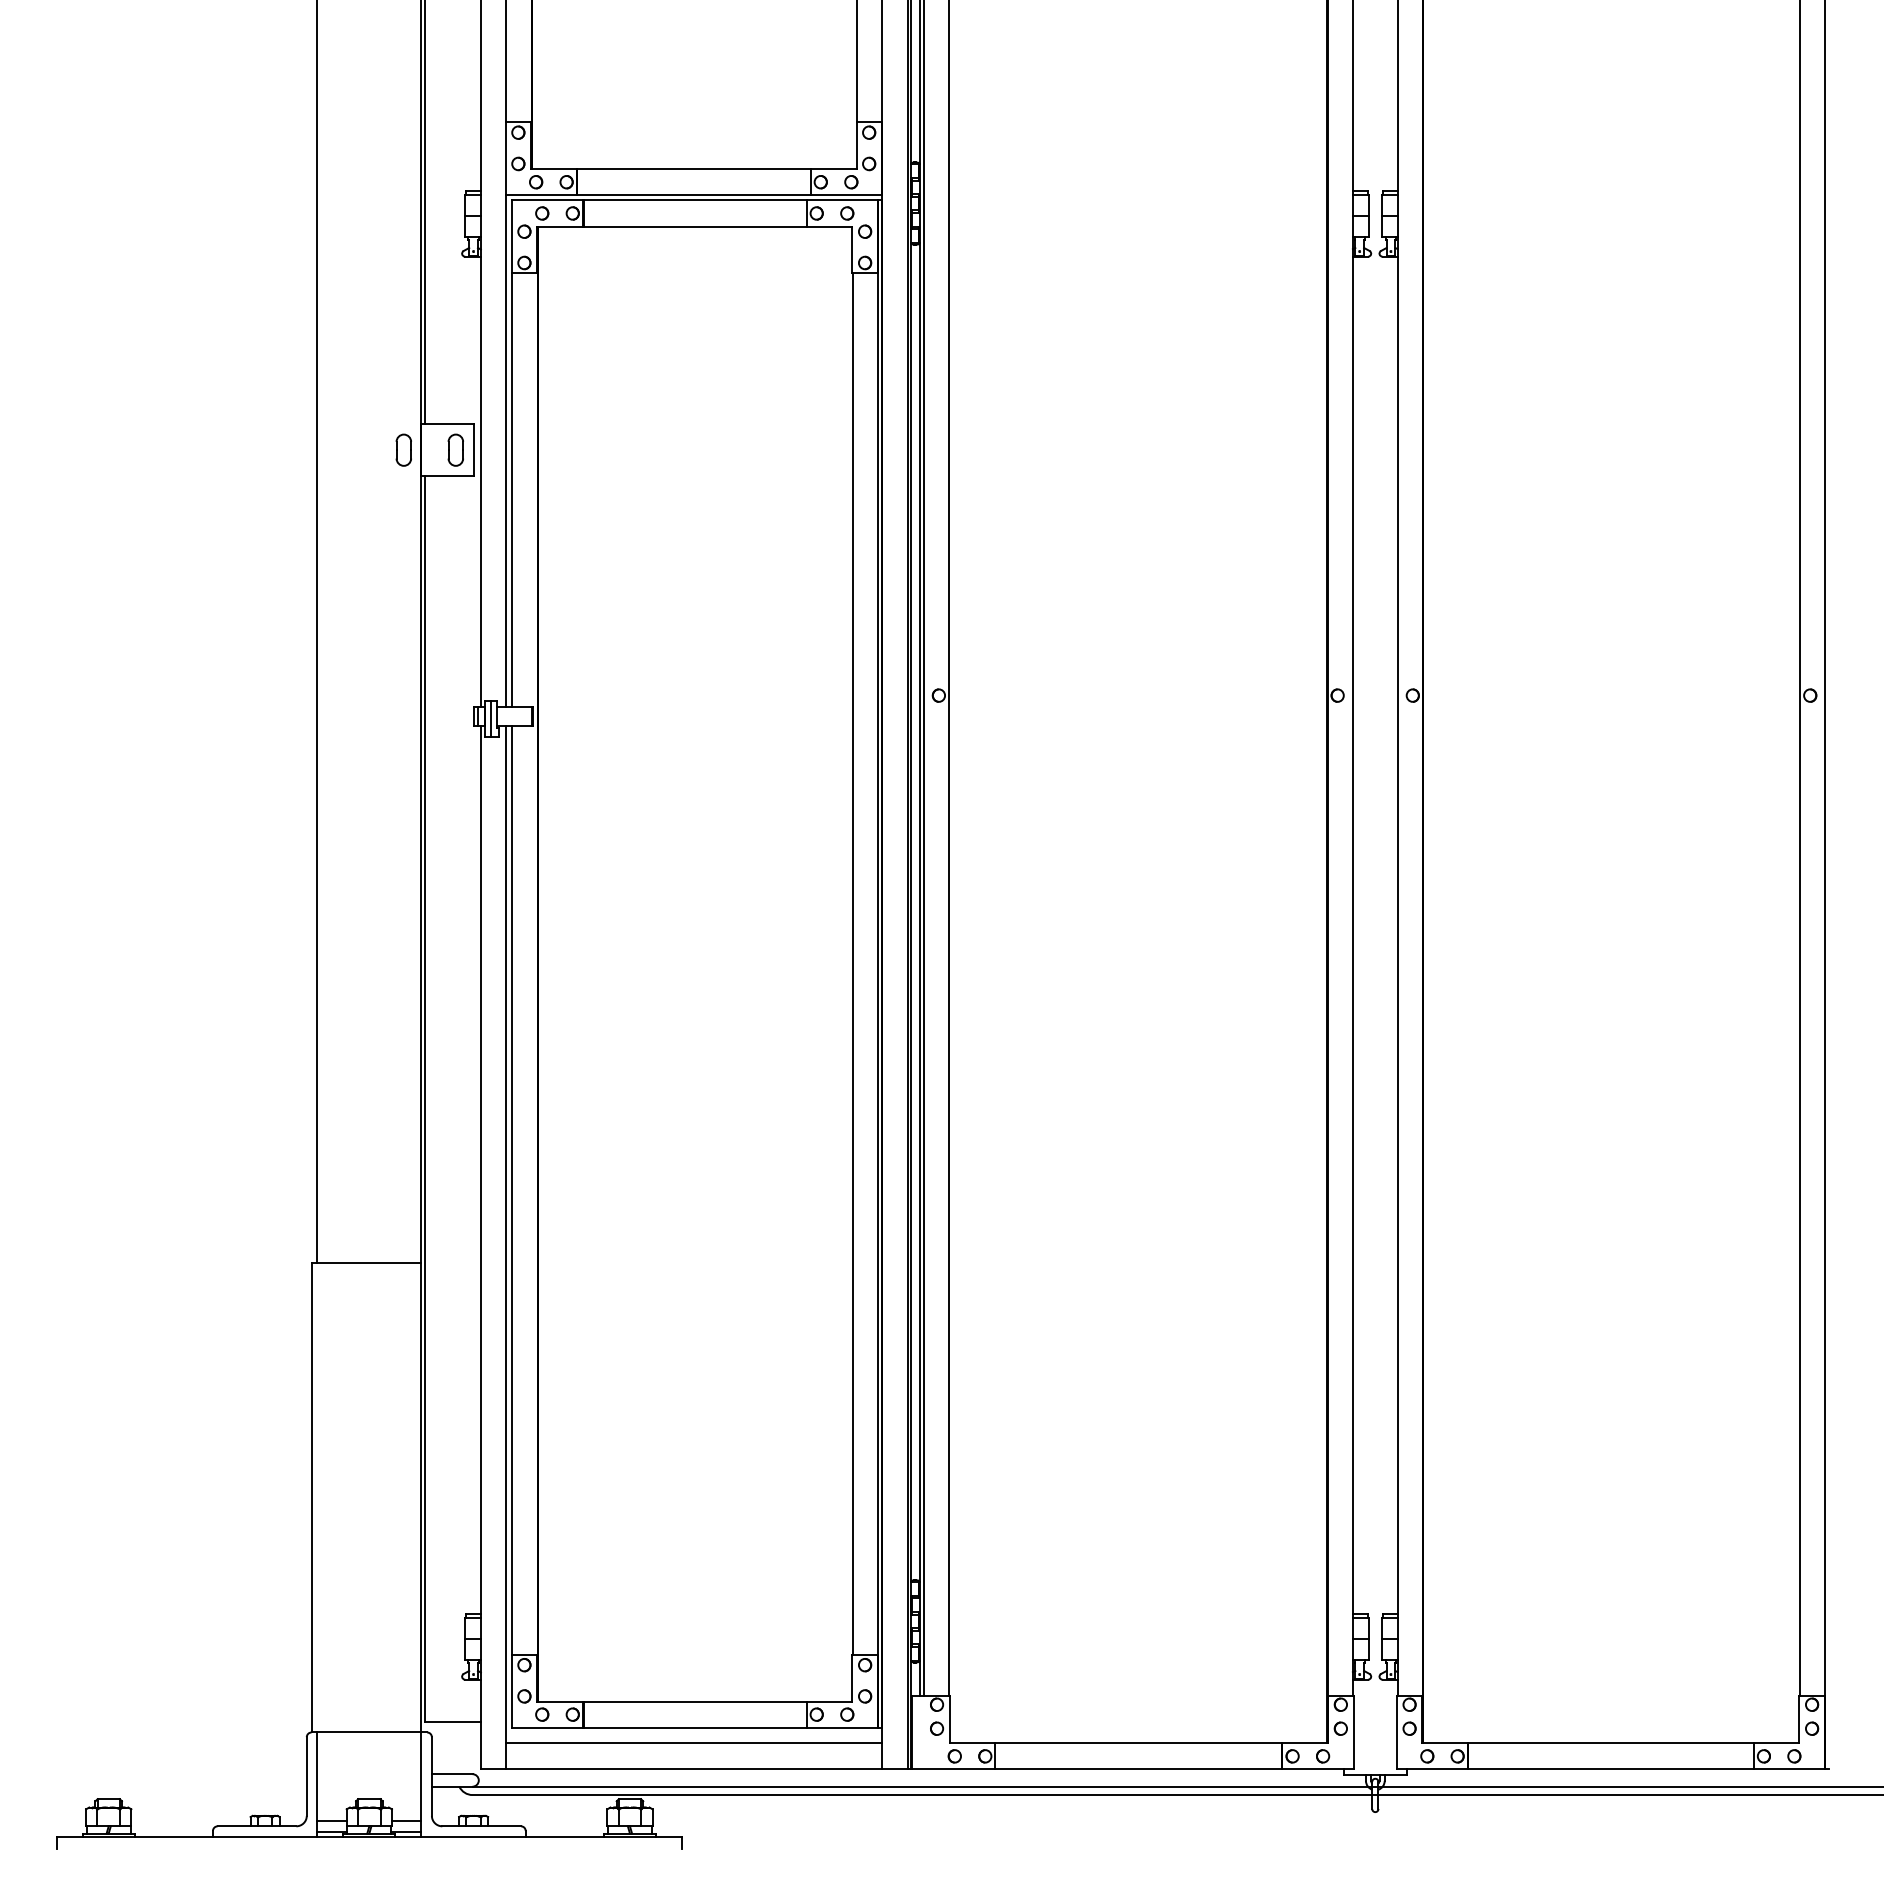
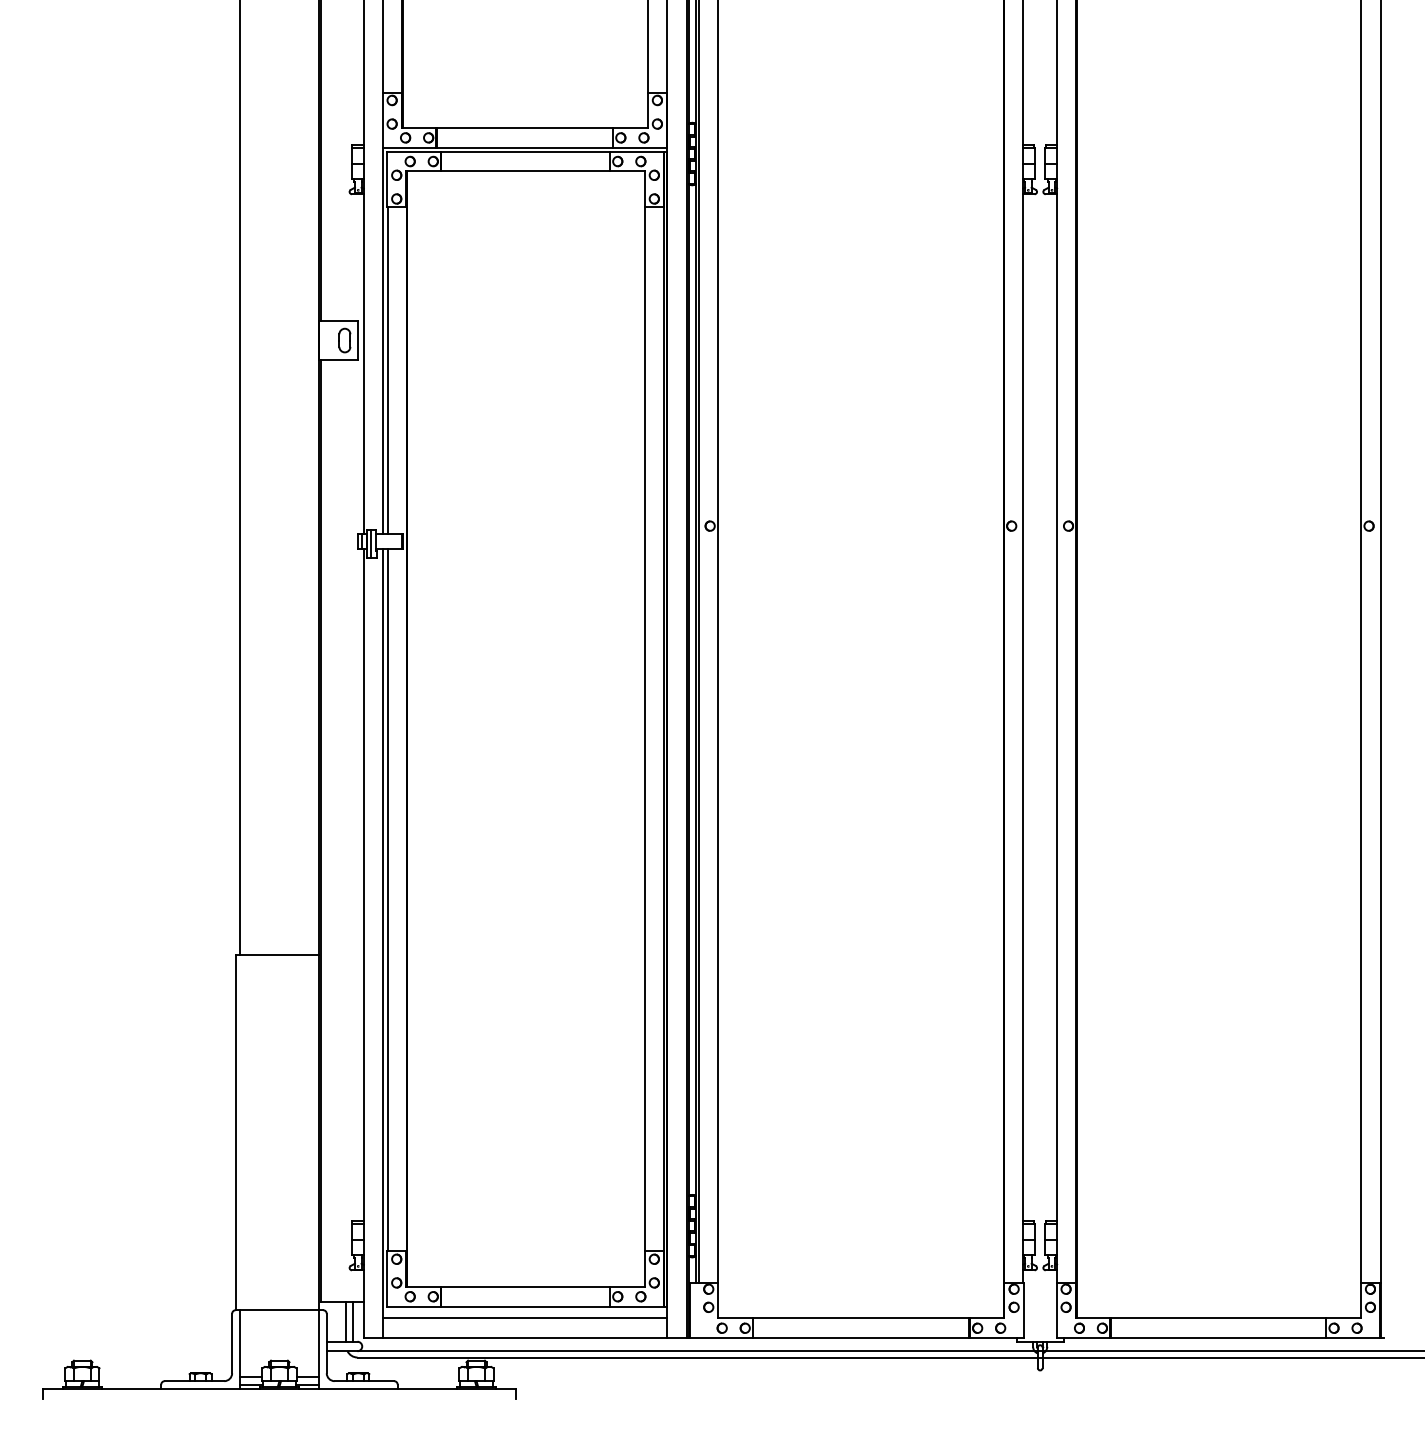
part: (403, 449) -> (305, 340), removed
line: (457, 1748) -> (346, 1322), added
line: (466, 1748) -> (352, 1322), added

